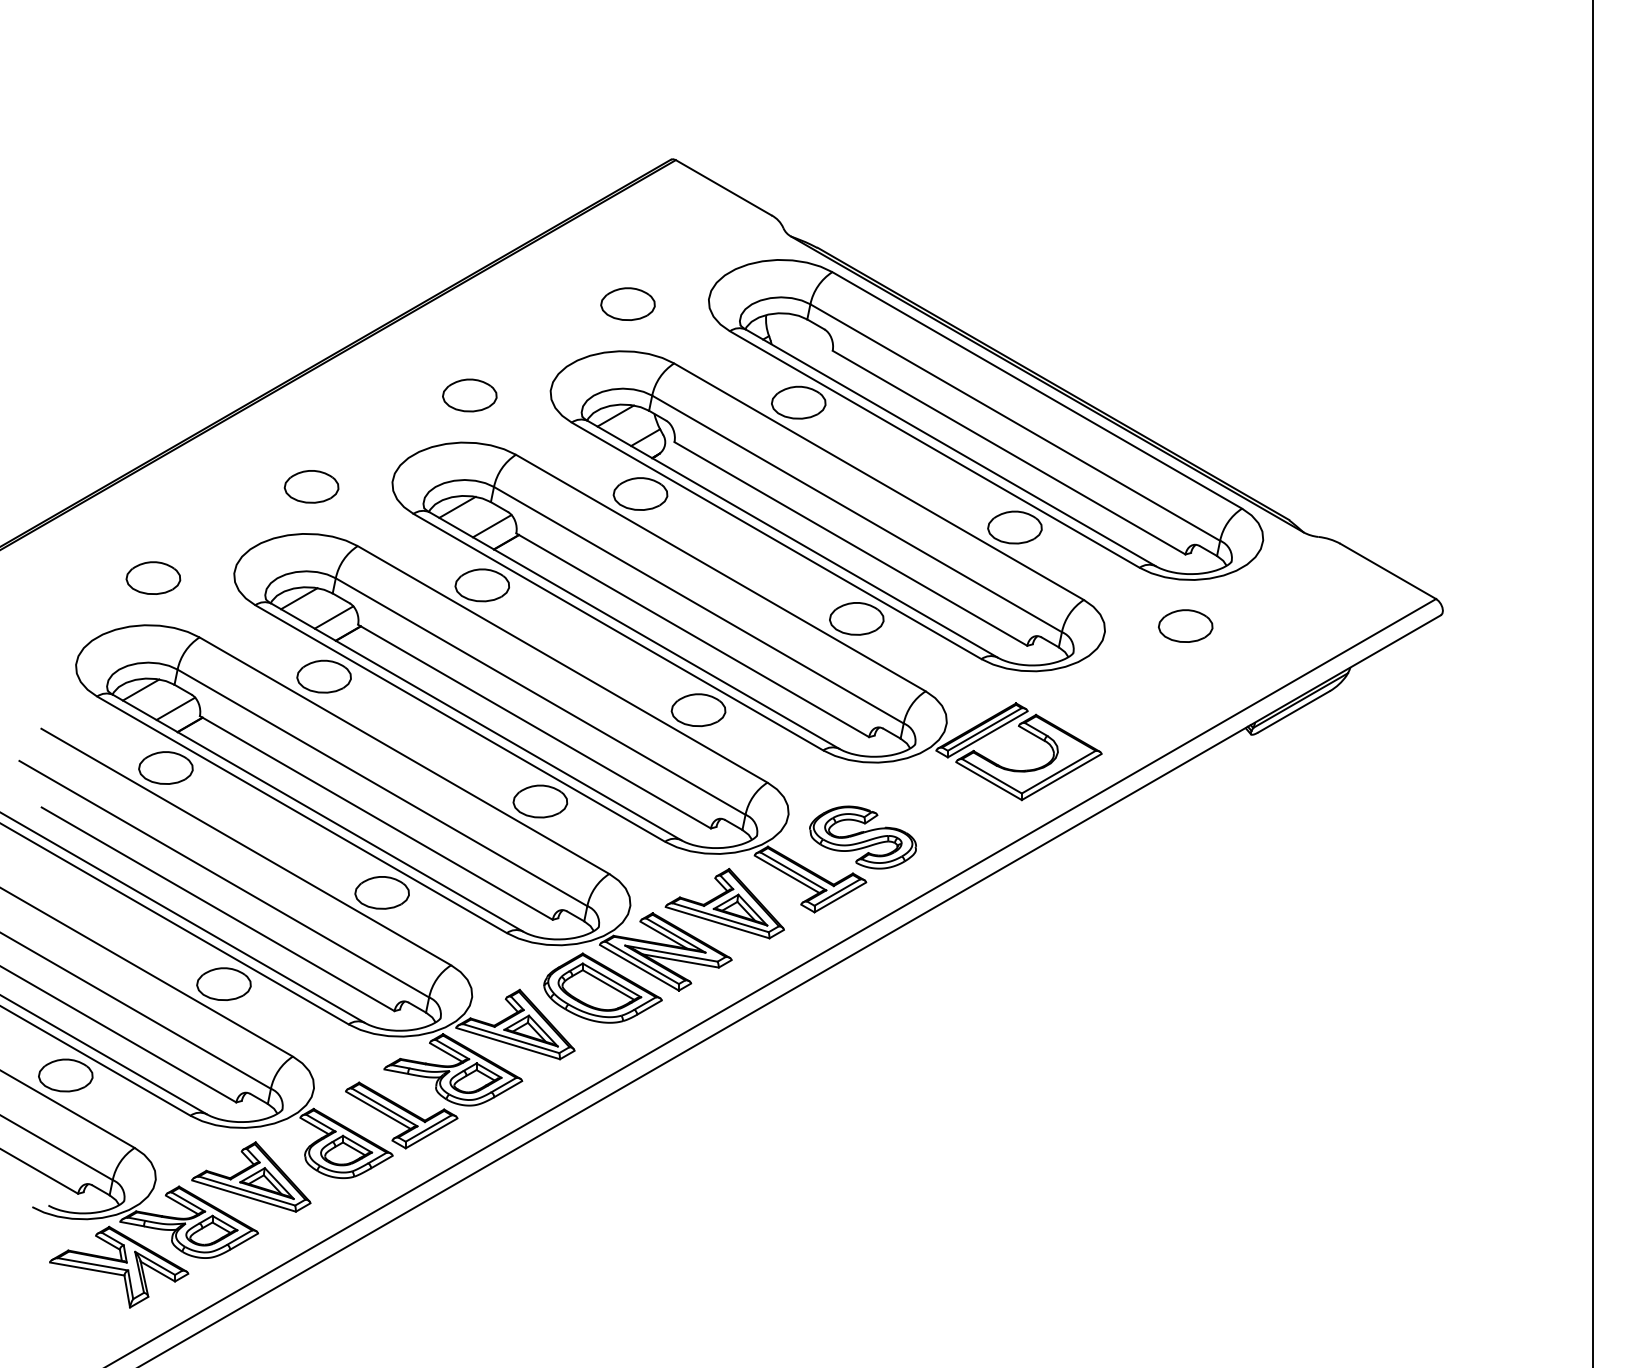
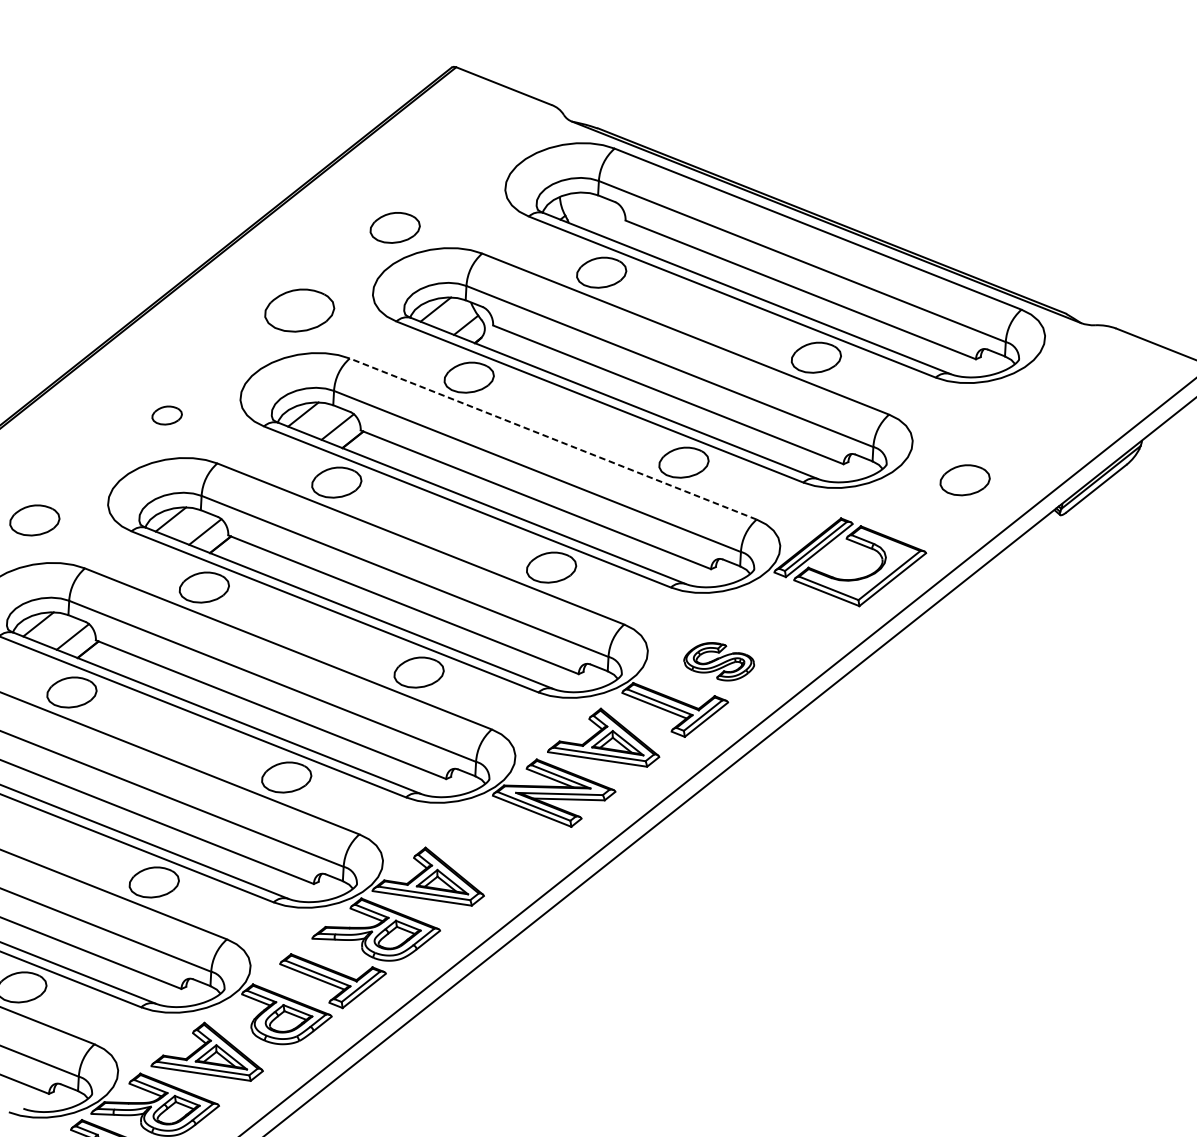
part: (627, 303) -> (394, 227), moved
part: (469, 395) -> (299, 310), size x1.4
part: (311, 486) -> (166, 415), size x0.6
line: (720, 573) -> (552, 439), solid -> dashed
part: (1185, 625) -> (964, 479), moved
part: (862, 837) -> (718, 661), size x0.7
part: (602, 987) -> (500, 834), removed

